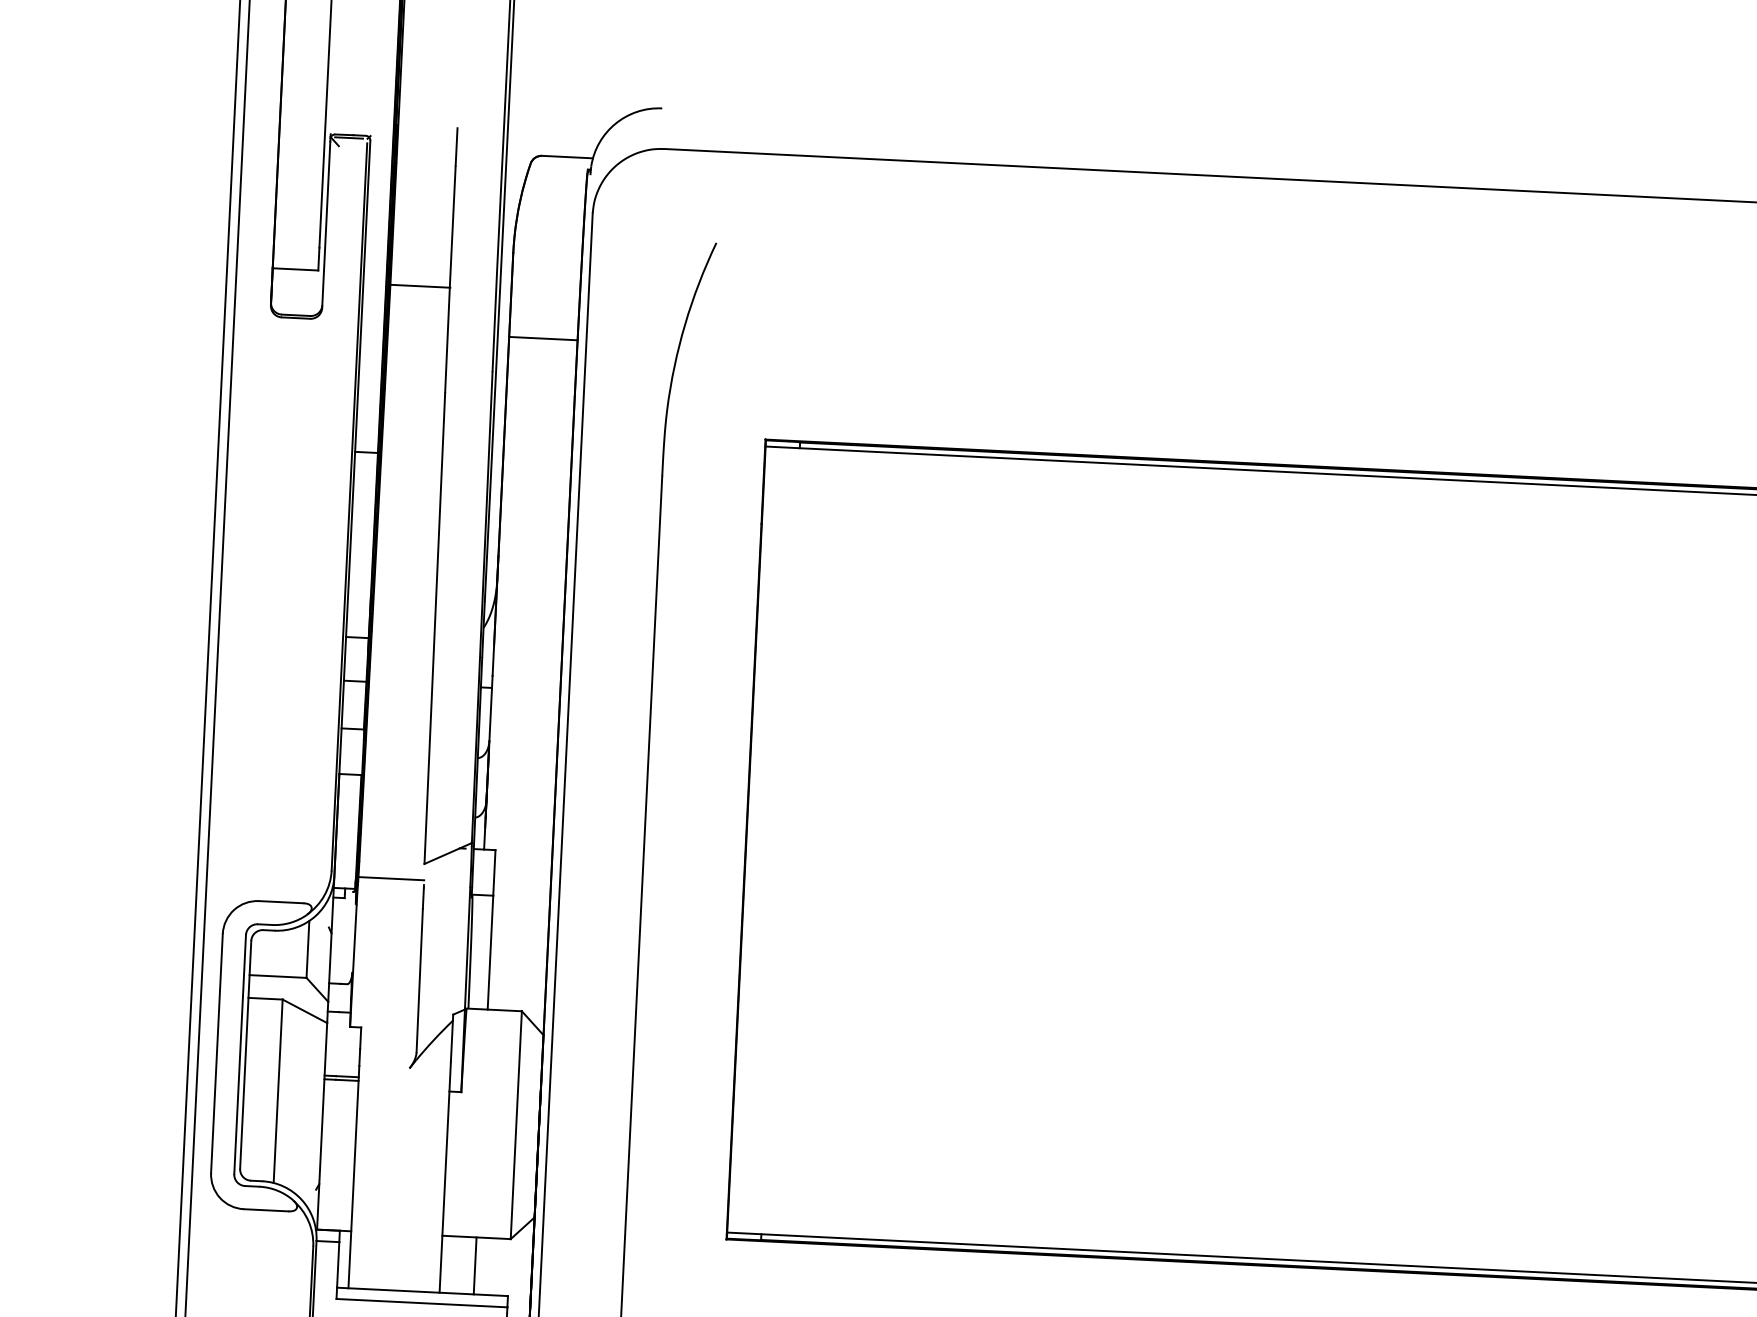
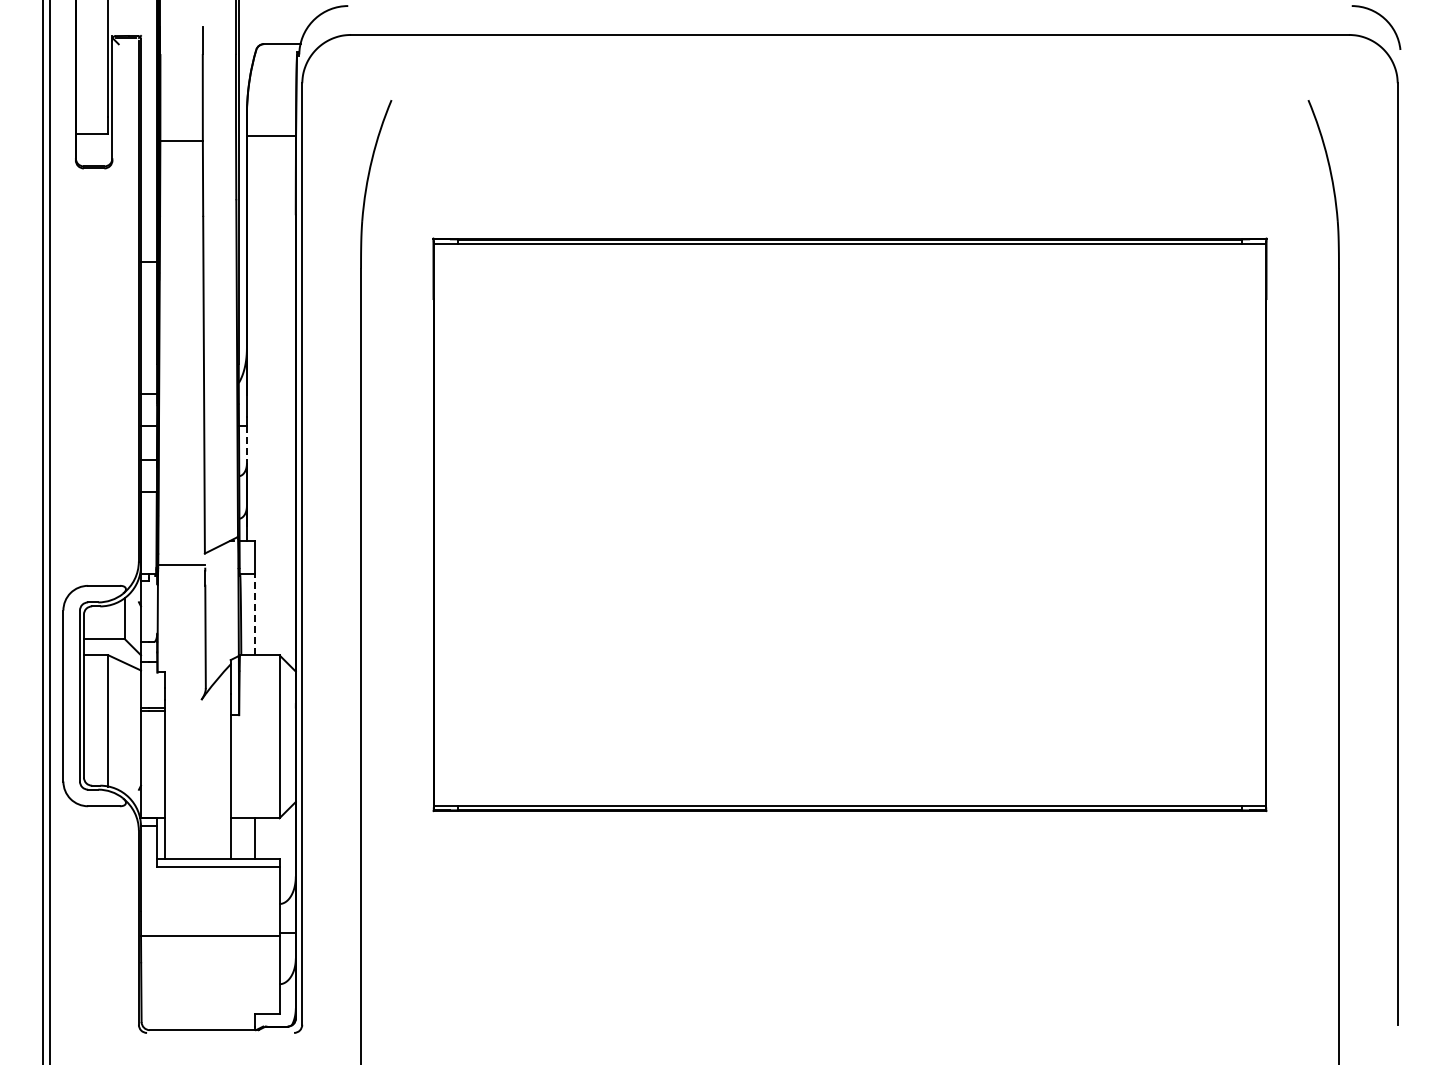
line: (542, 338) -> (270, 136), moved
line: (490, 714) -> (246, 444), solid -> dashed
line: (491, 952) -> (255, 614), solid -> dashed

